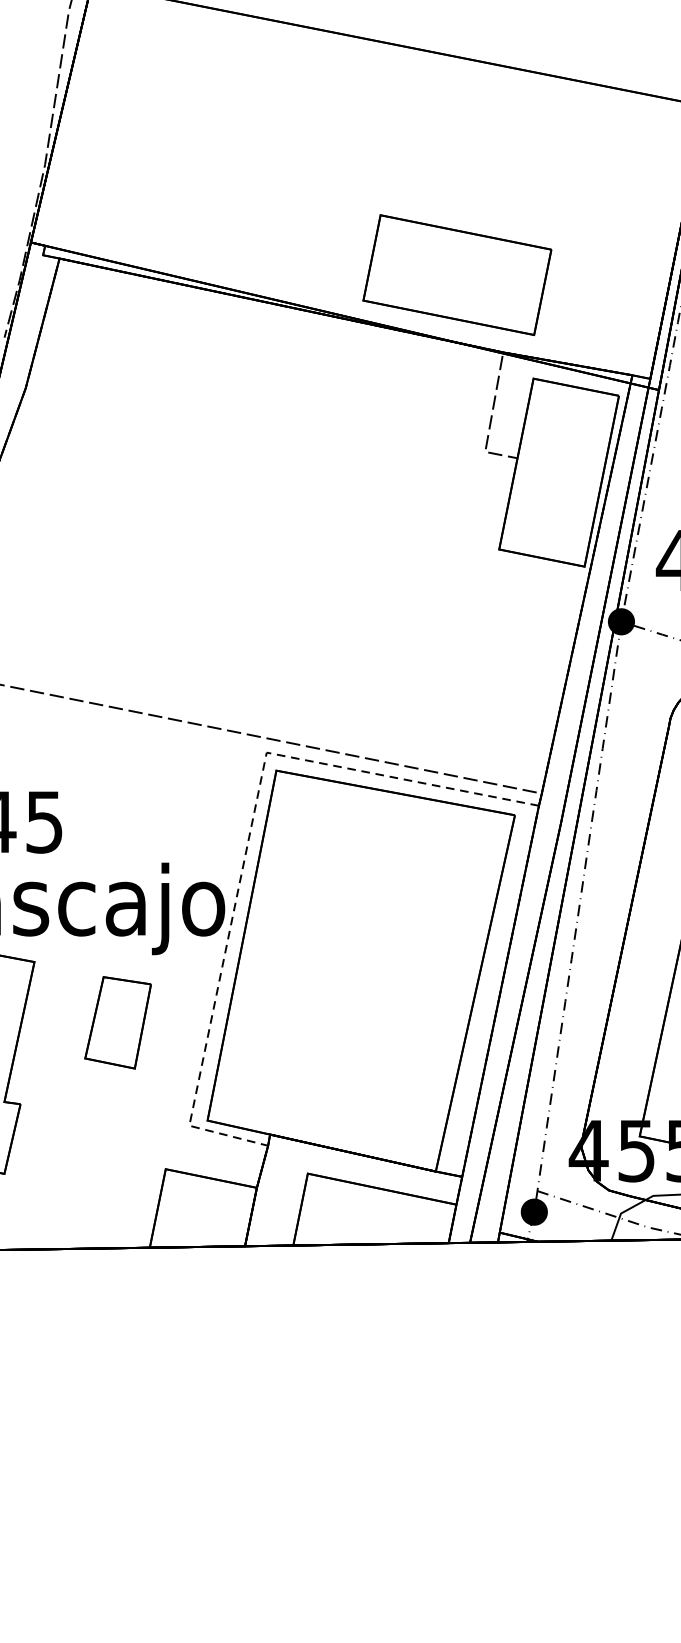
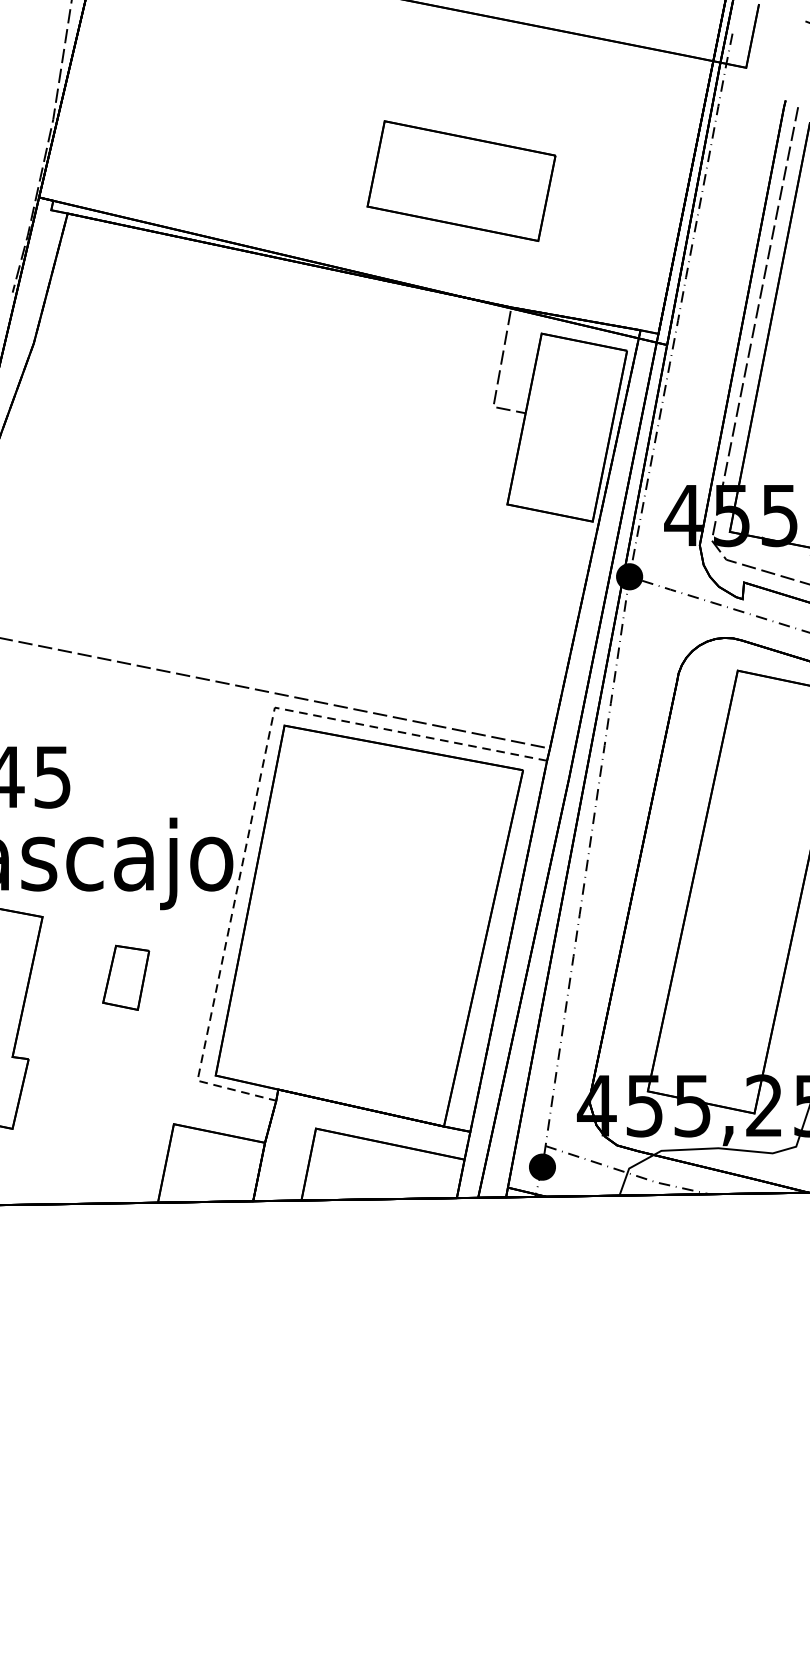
part: (457, 274) -> (461, 180), moved
part: (117, 1022) -> (125, 977), size x0.7

